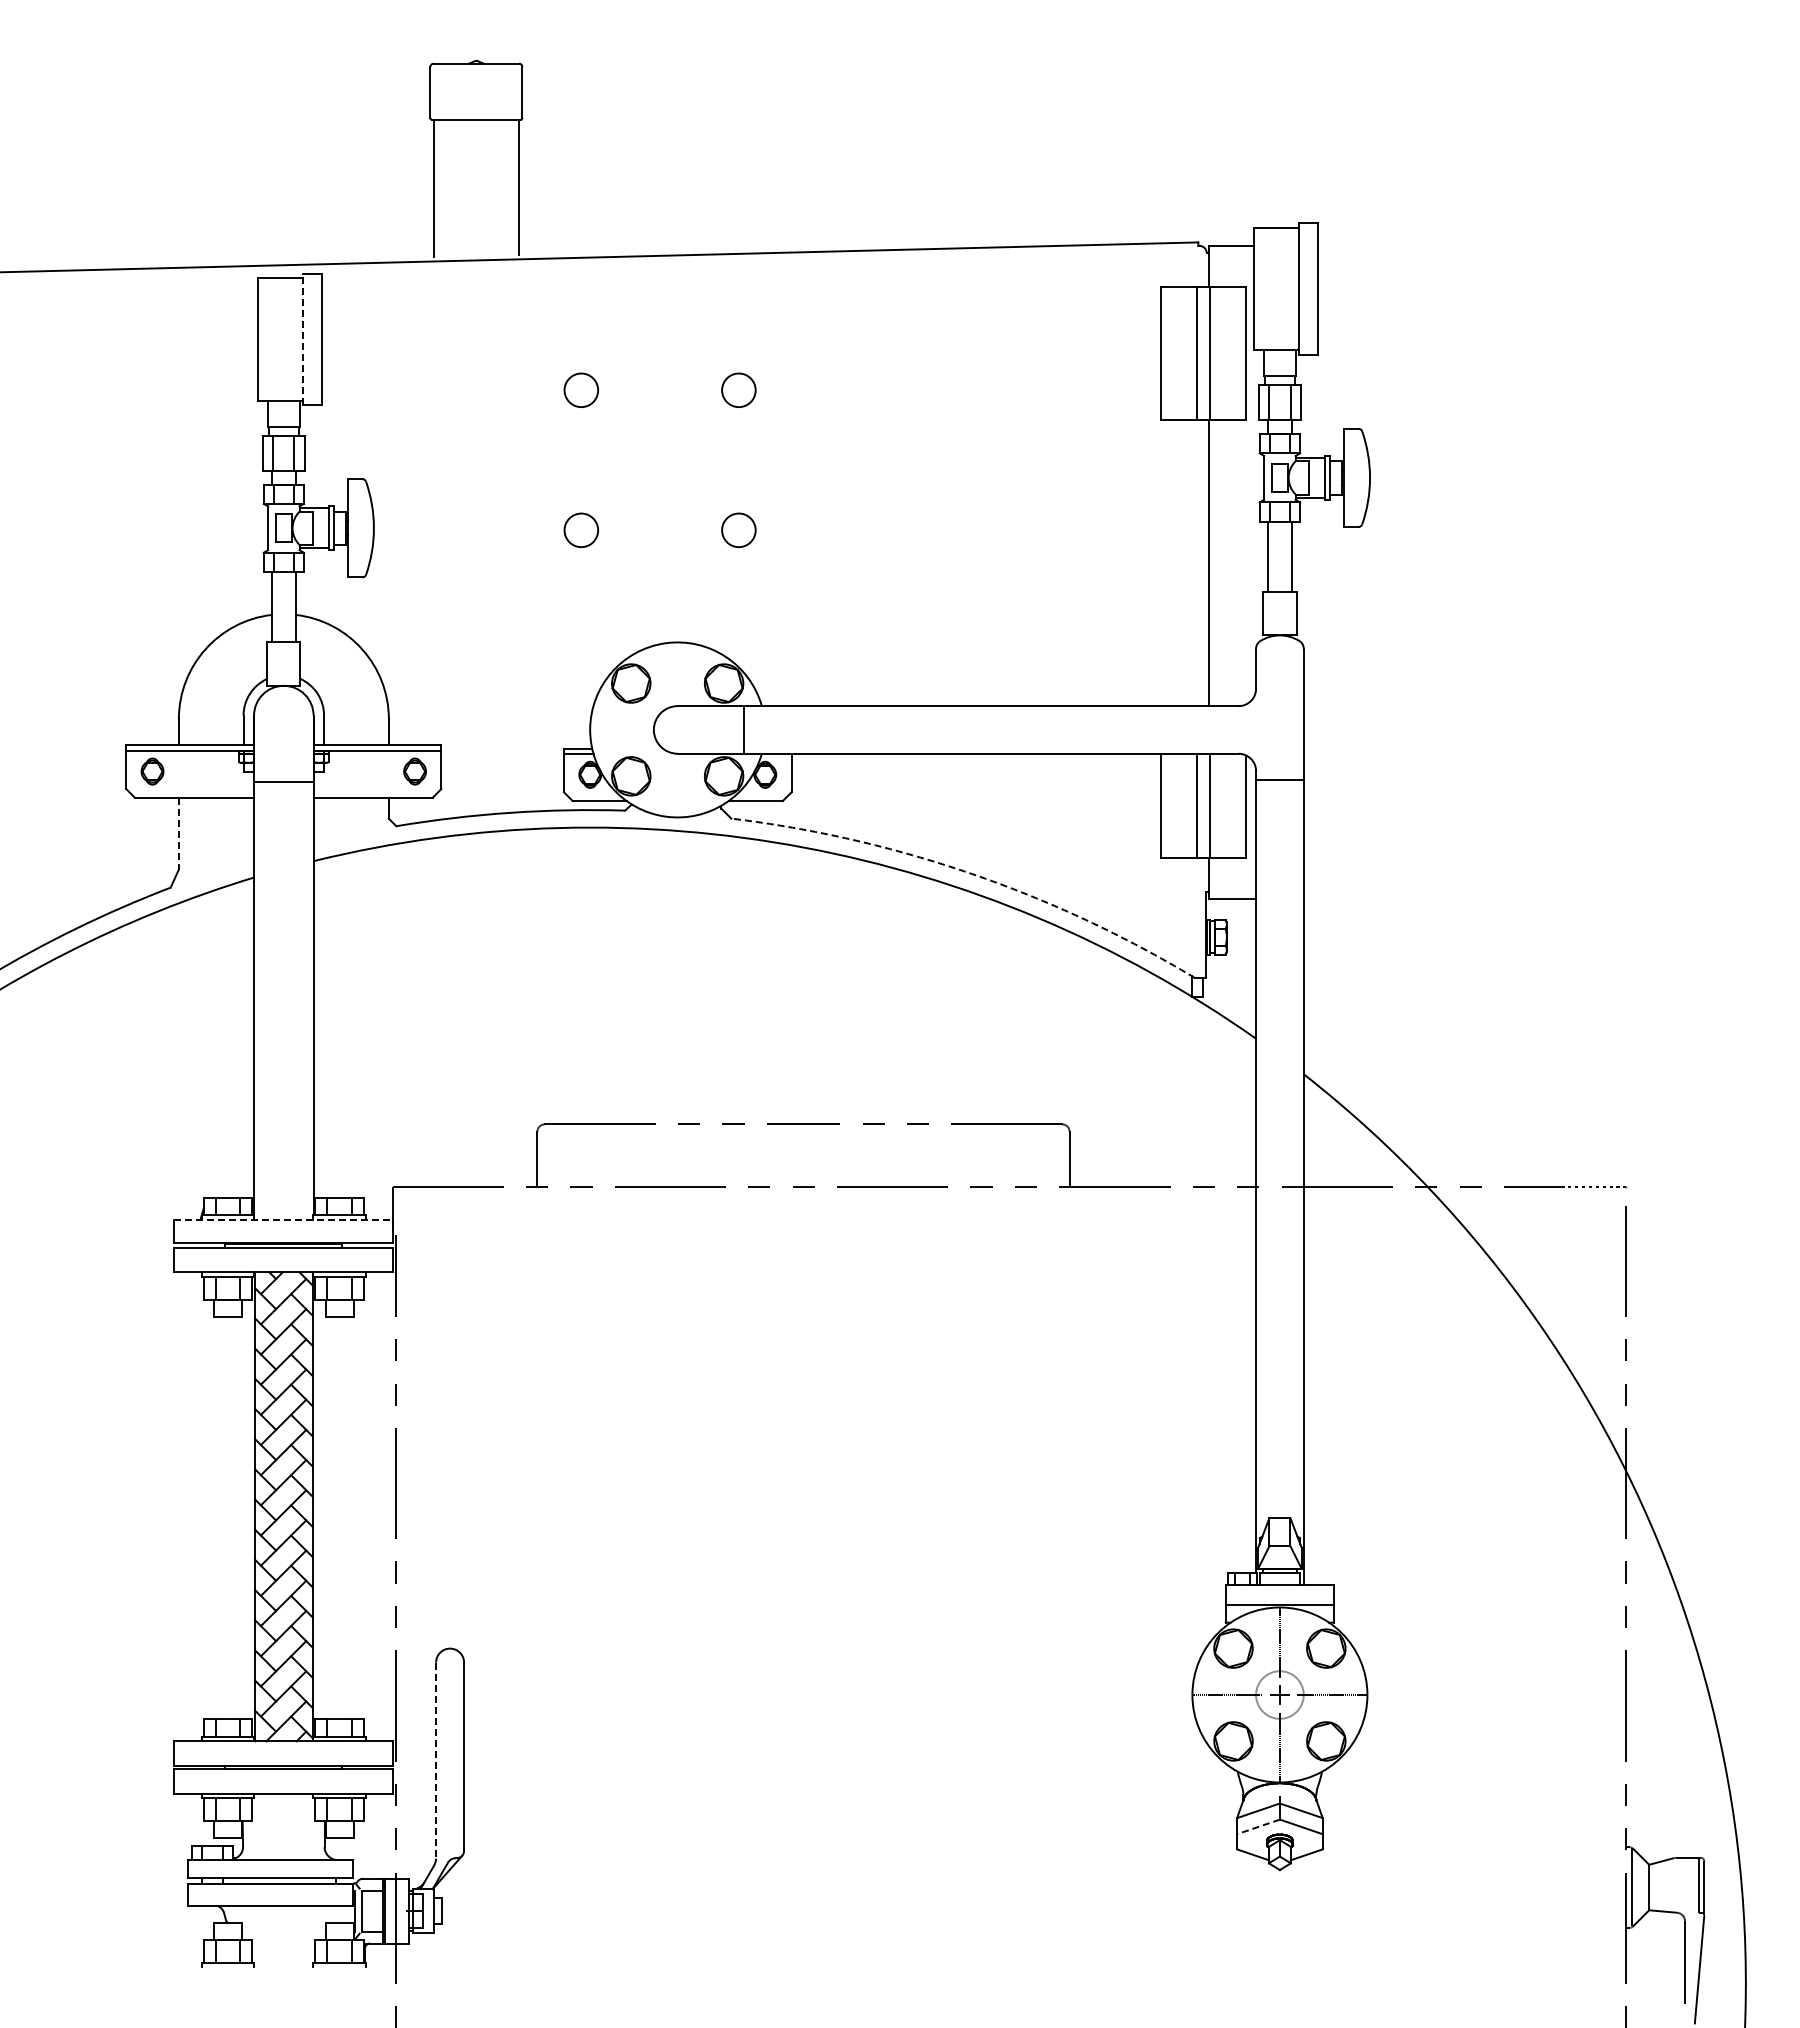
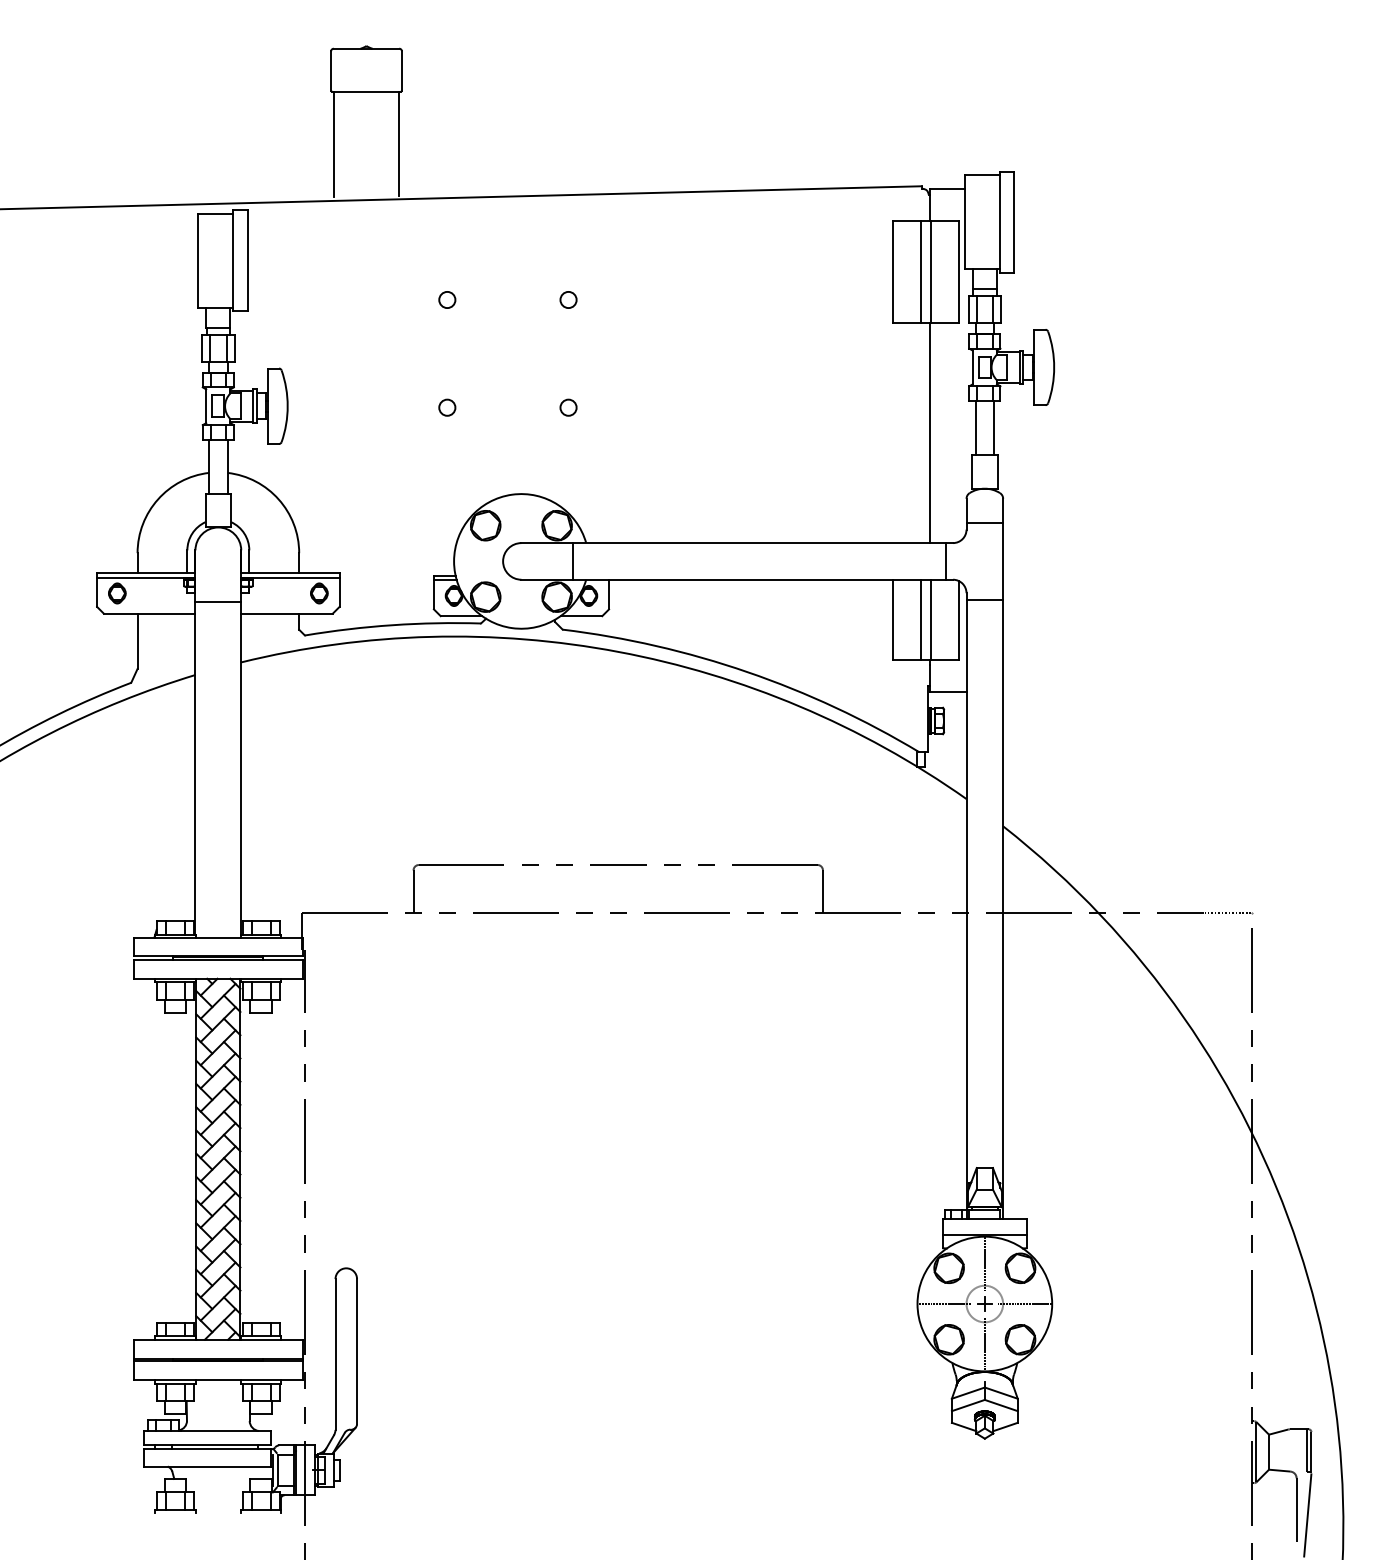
line: (303, 339) -> (233, 260), dashed -> solid
circle: (581, 389) -> (447, 299), size x0.62
circle: (738, 389) -> (568, 299), size x0.62
circle: (581, 529) -> (447, 407), size x0.62
circle: (738, 529) -> (568, 407), size x0.62
line: (1279, 679) -> (984, 522), added
line: (1229, 729) -> (946, 561), added
line: (178, 833) -> (137, 641), dashed -> solid
arc: (971, 873) -> (747, 671), dashed -> solid
line: (284, 1219) -> (218, 938), dashed -> solid
line: (436, 1761) -> (335, 1355), dashed -> solid
line: (1258, 1826) -> (968, 1405), dashed -> solid

